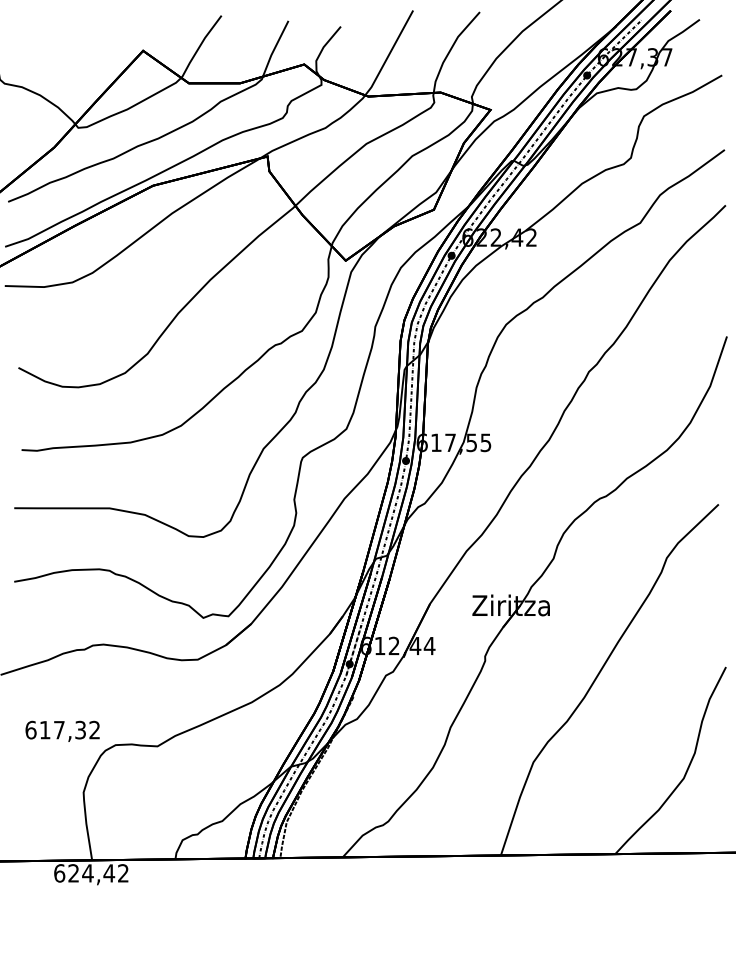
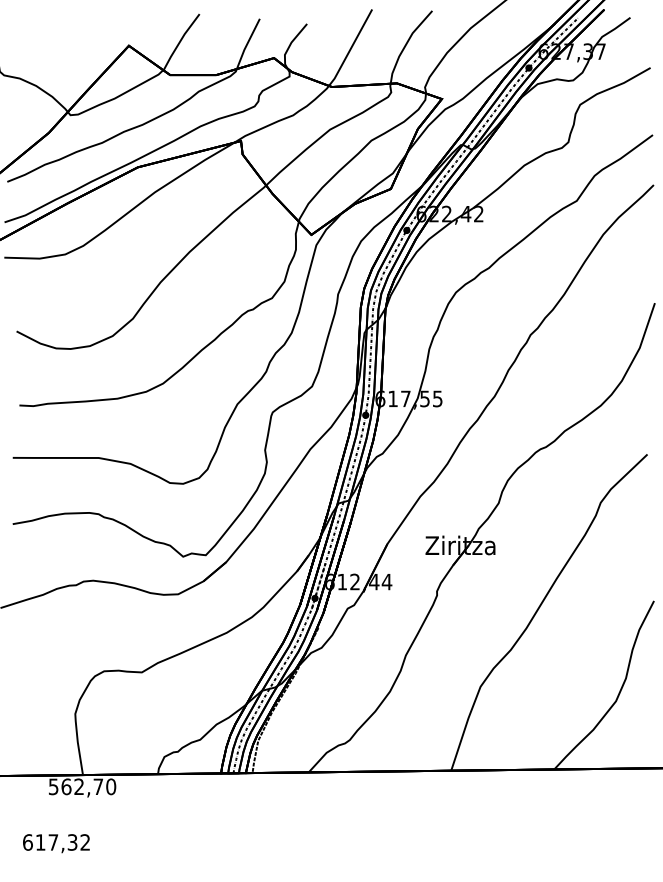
text: (62, 730) -> (56, 842), moved
text: (91, 873) -> (82, 786), 624,42 -> 562,70

